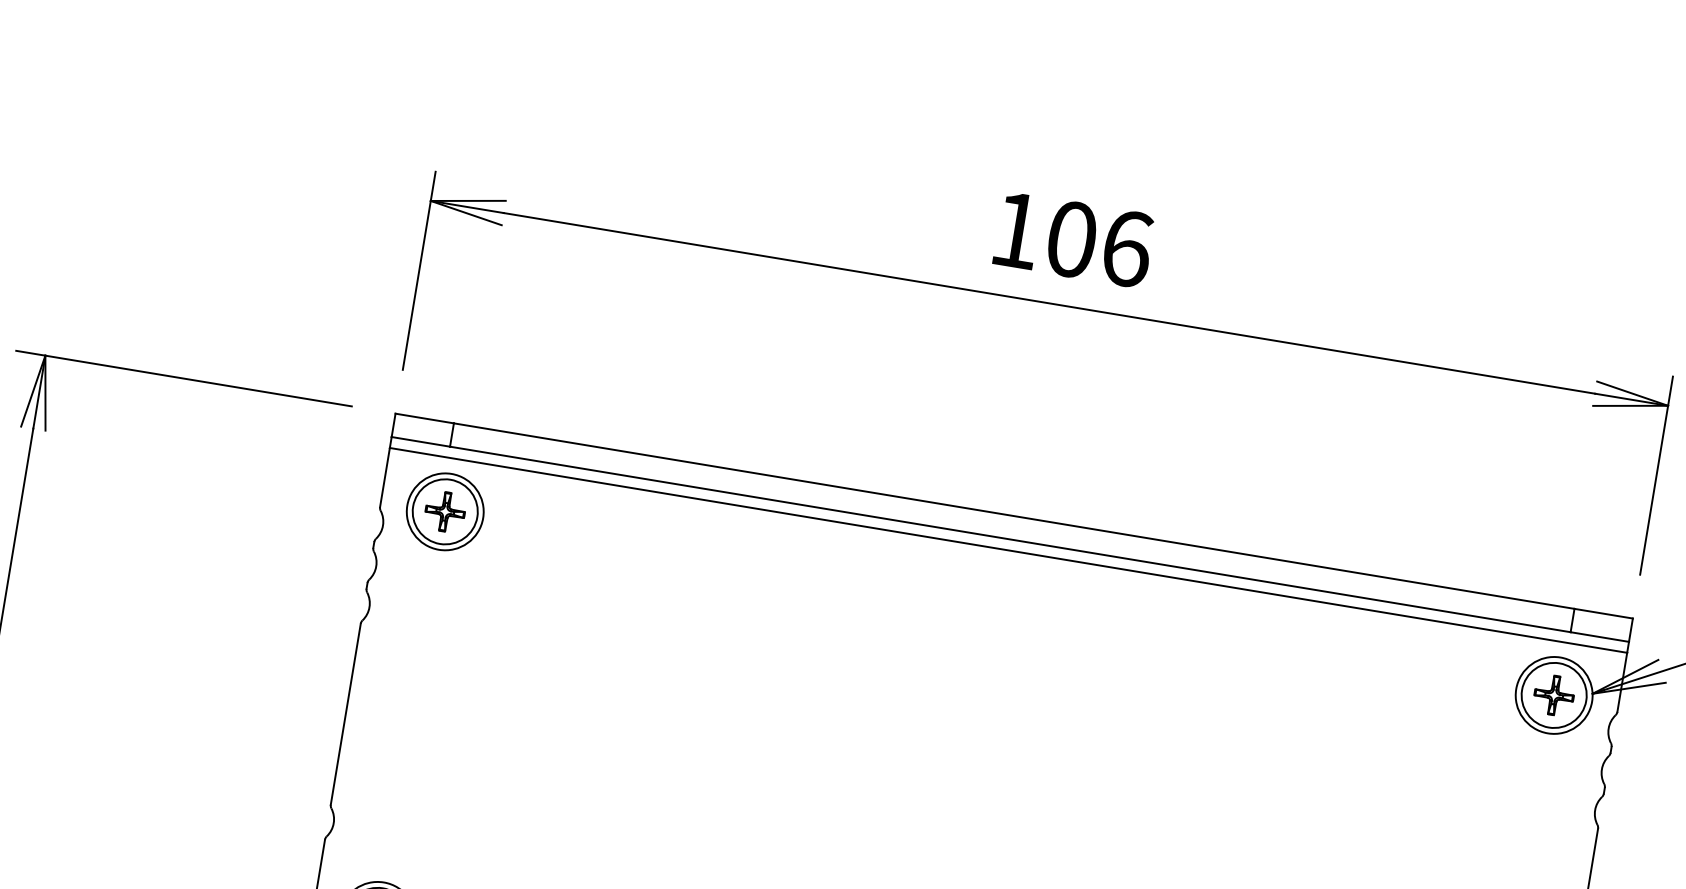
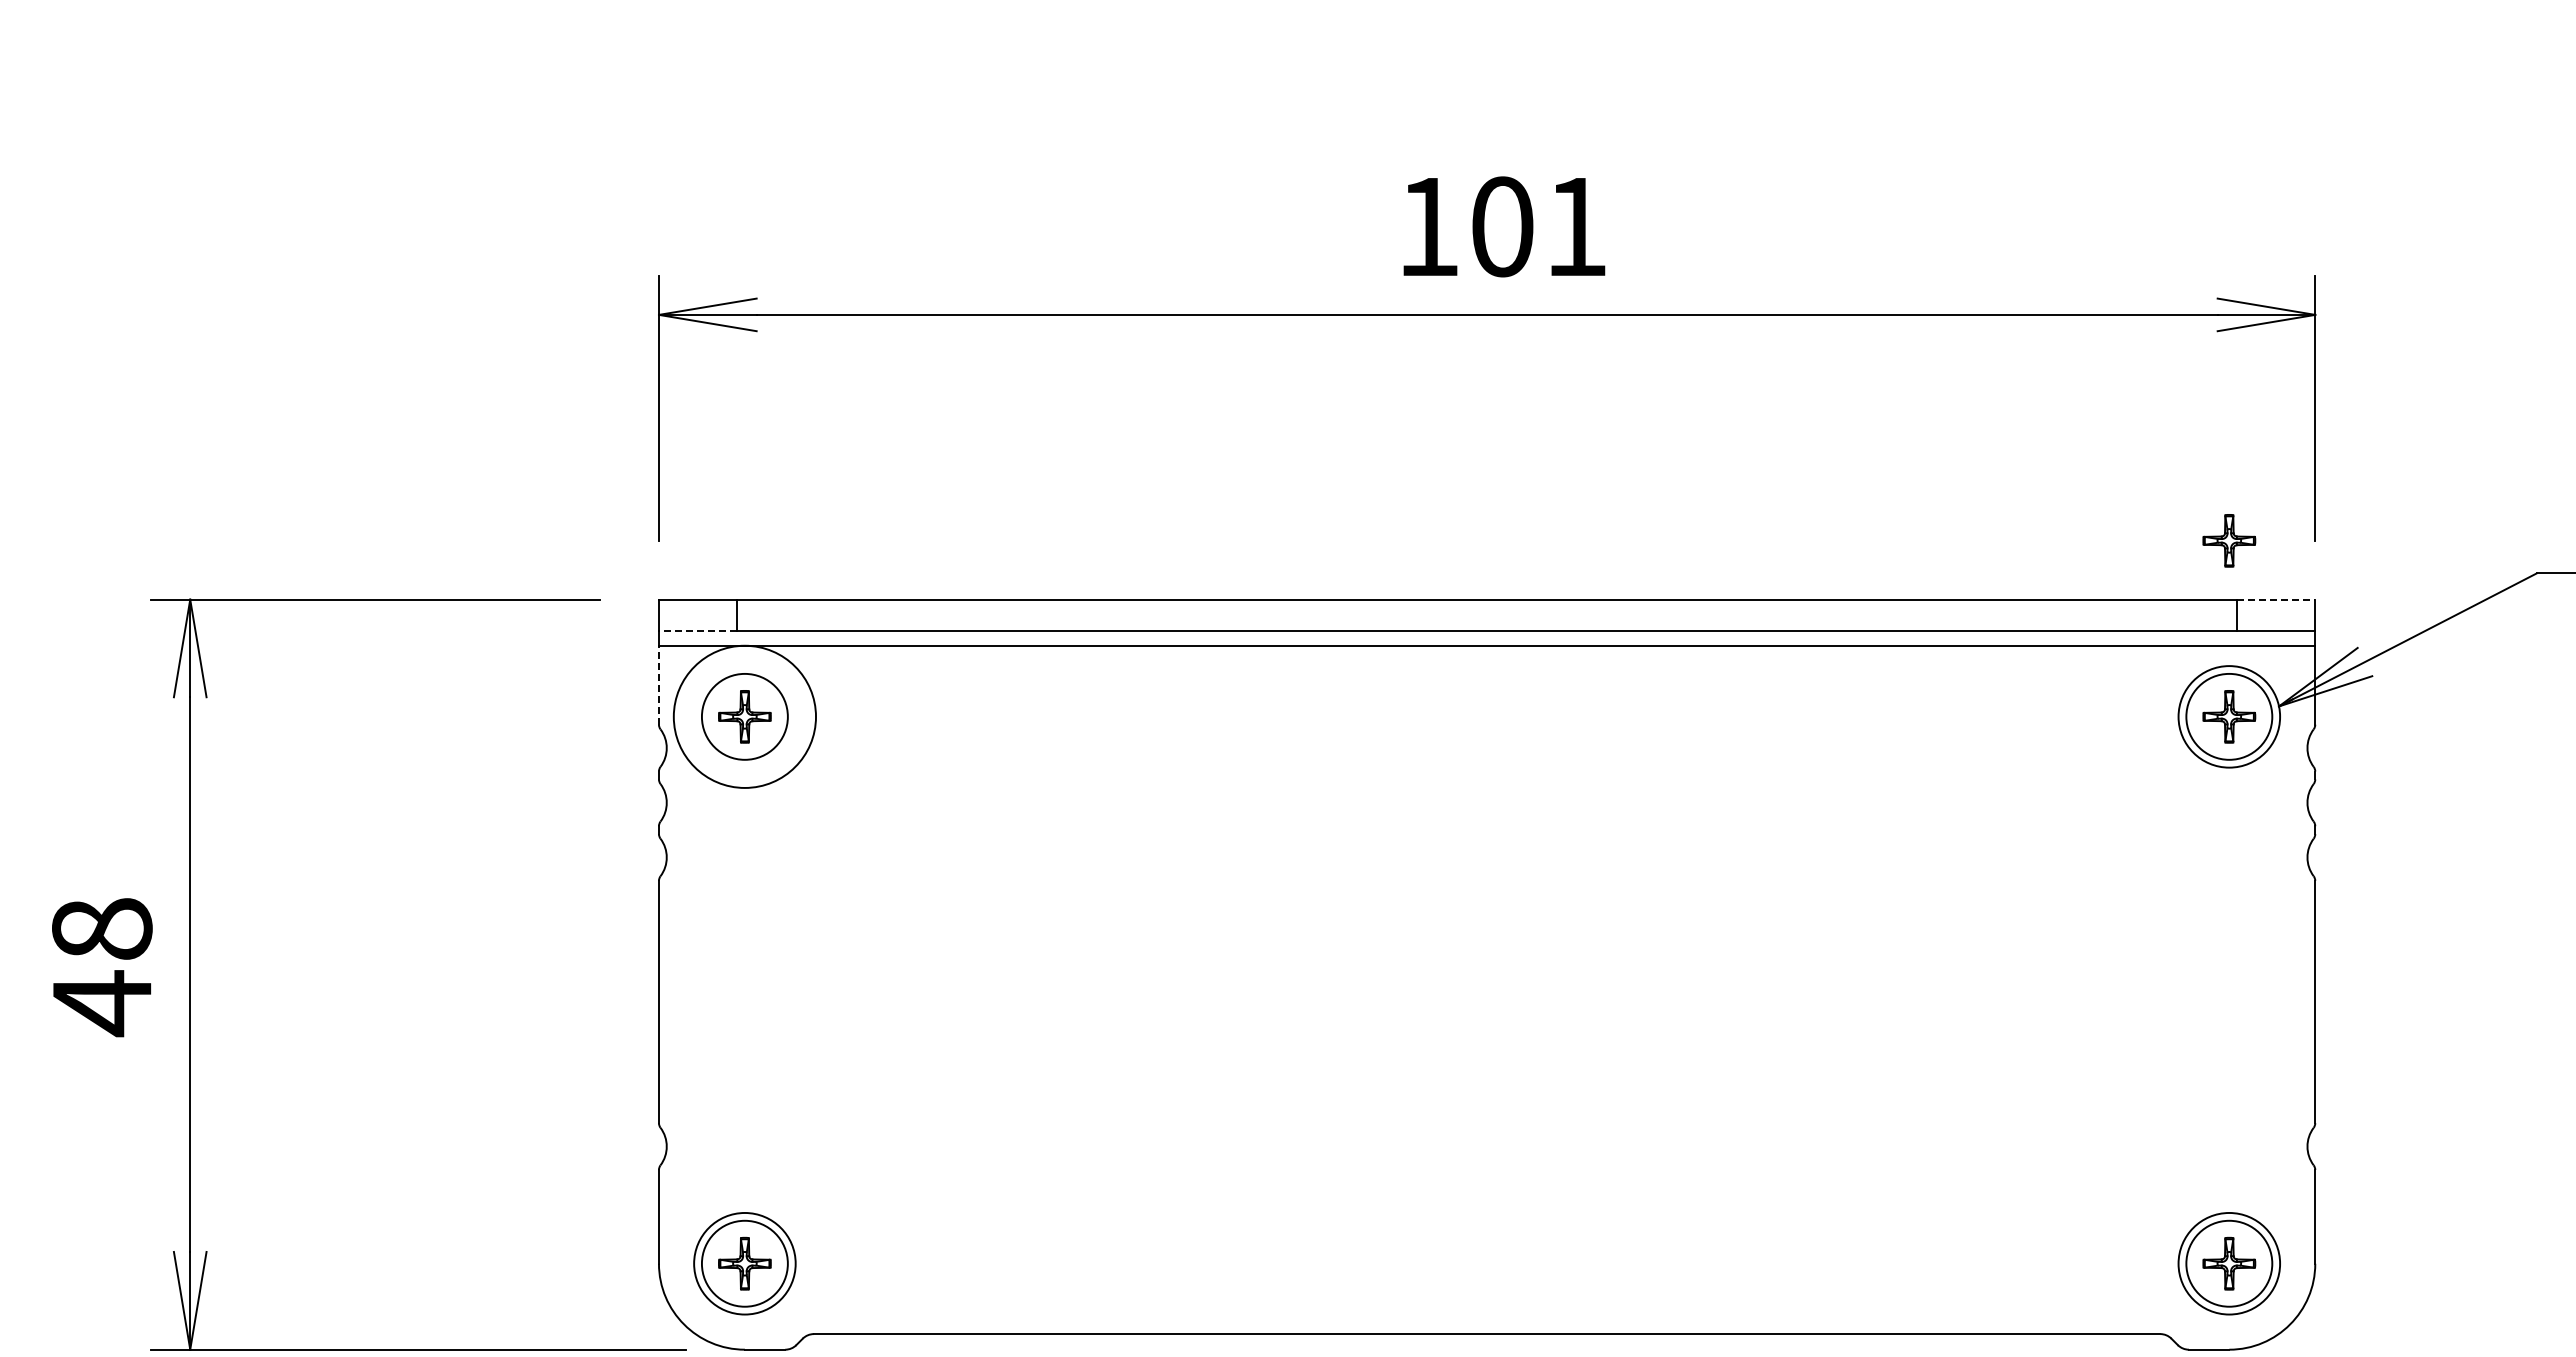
text: (1127, 248) -> (1577, 226), 106 -> 101
line: (420, 441) -> (697, 630), solid -> dashed
line: (384, 477) -> (658, 685), solid -> dashed
circle: (445, 511) -> (744, 716), size x1.4
part: (1576, 563) -> (2229, 540), added
line: (1603, 613) -> (2276, 599), solid -> dashed

